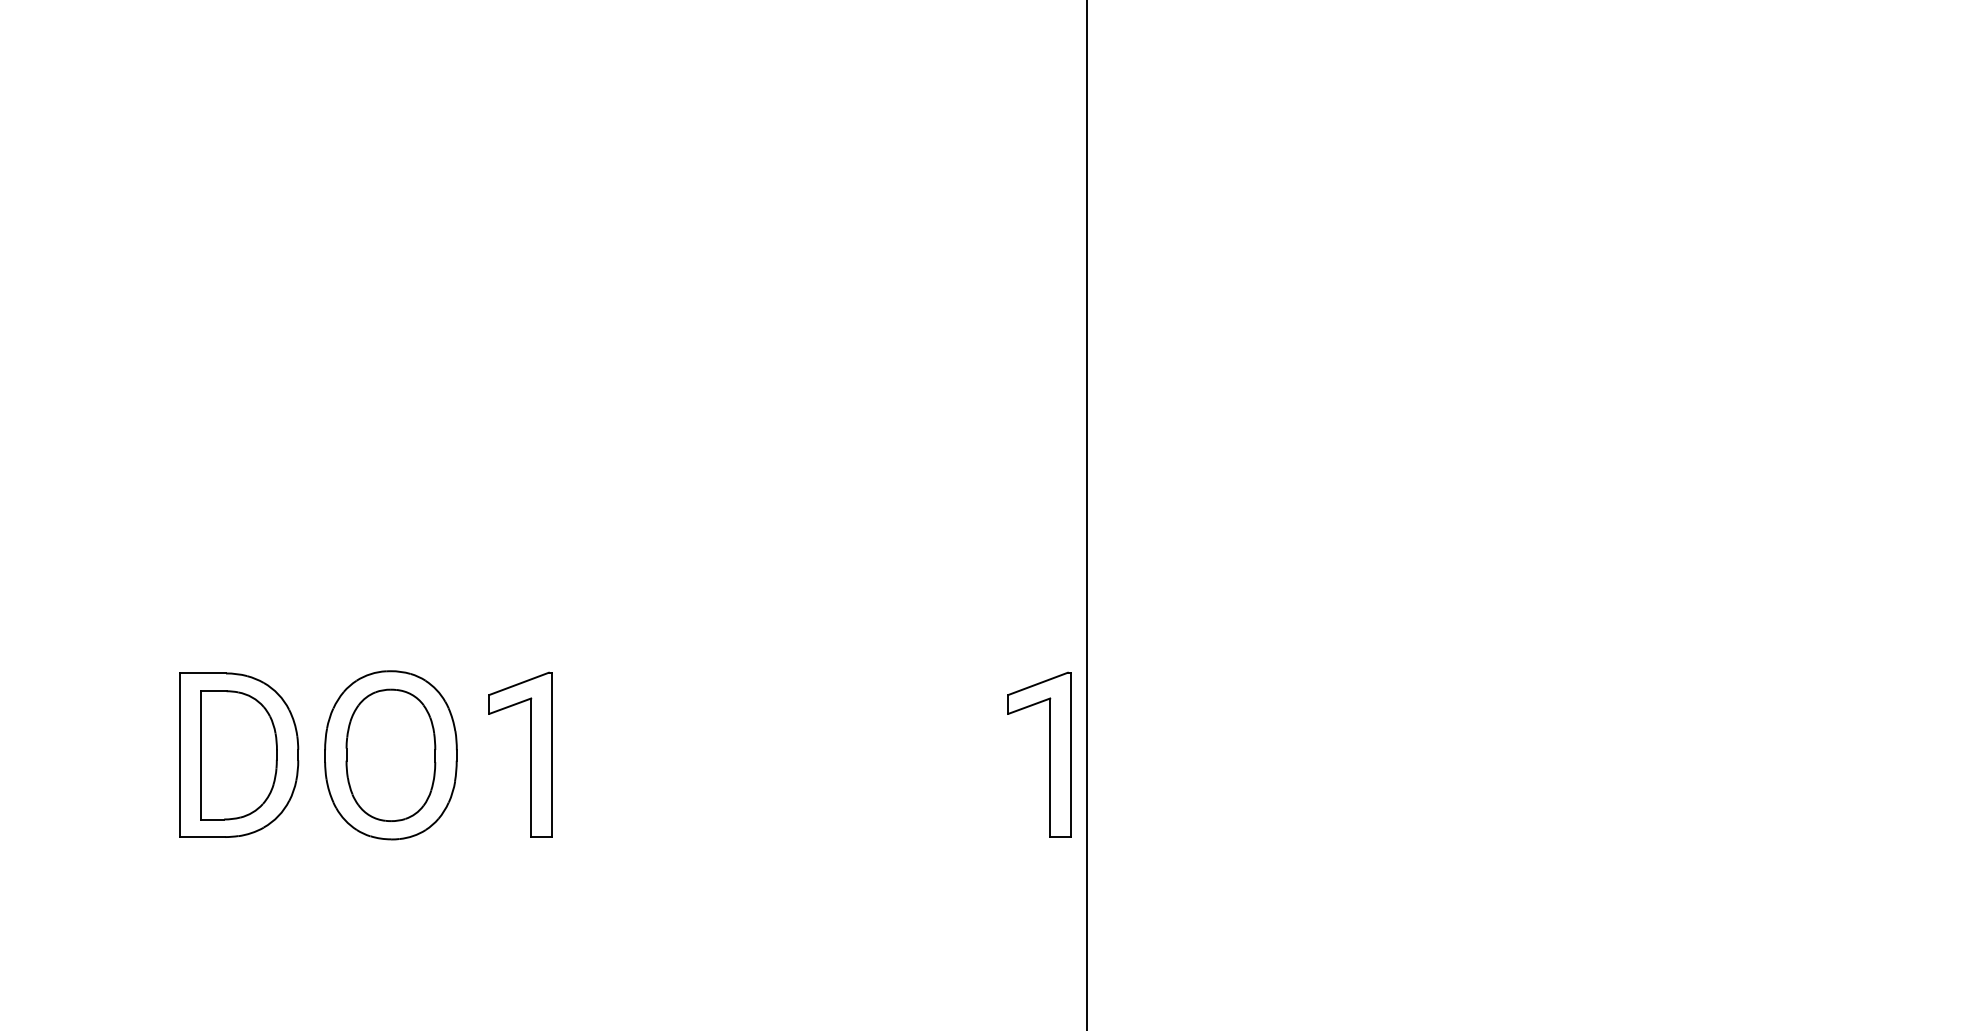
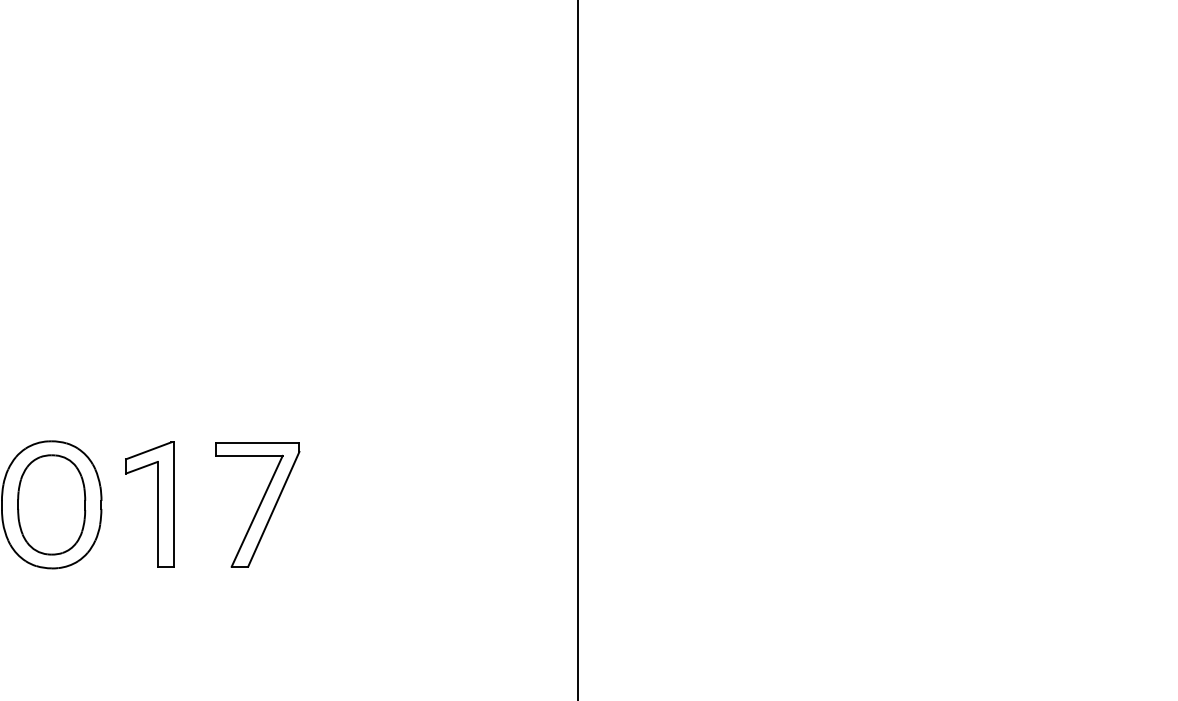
part: (1049, 754) -> (549, 504), removed
part: (663, 755) -> (257, 505), added

